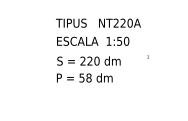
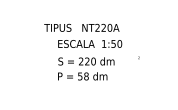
text: (98, 22) -> (81, 27), moved

